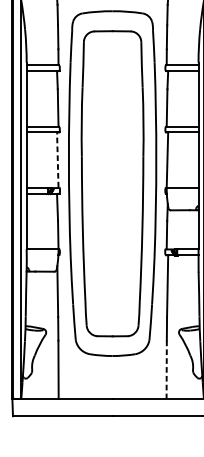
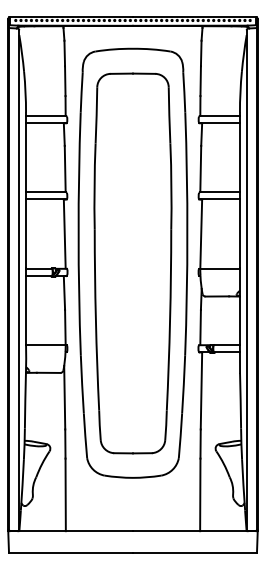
line: (57, 160) -> (64, 234), dashed -> solid
line: (166, 370) -> (200, 495), dashed -> solid

